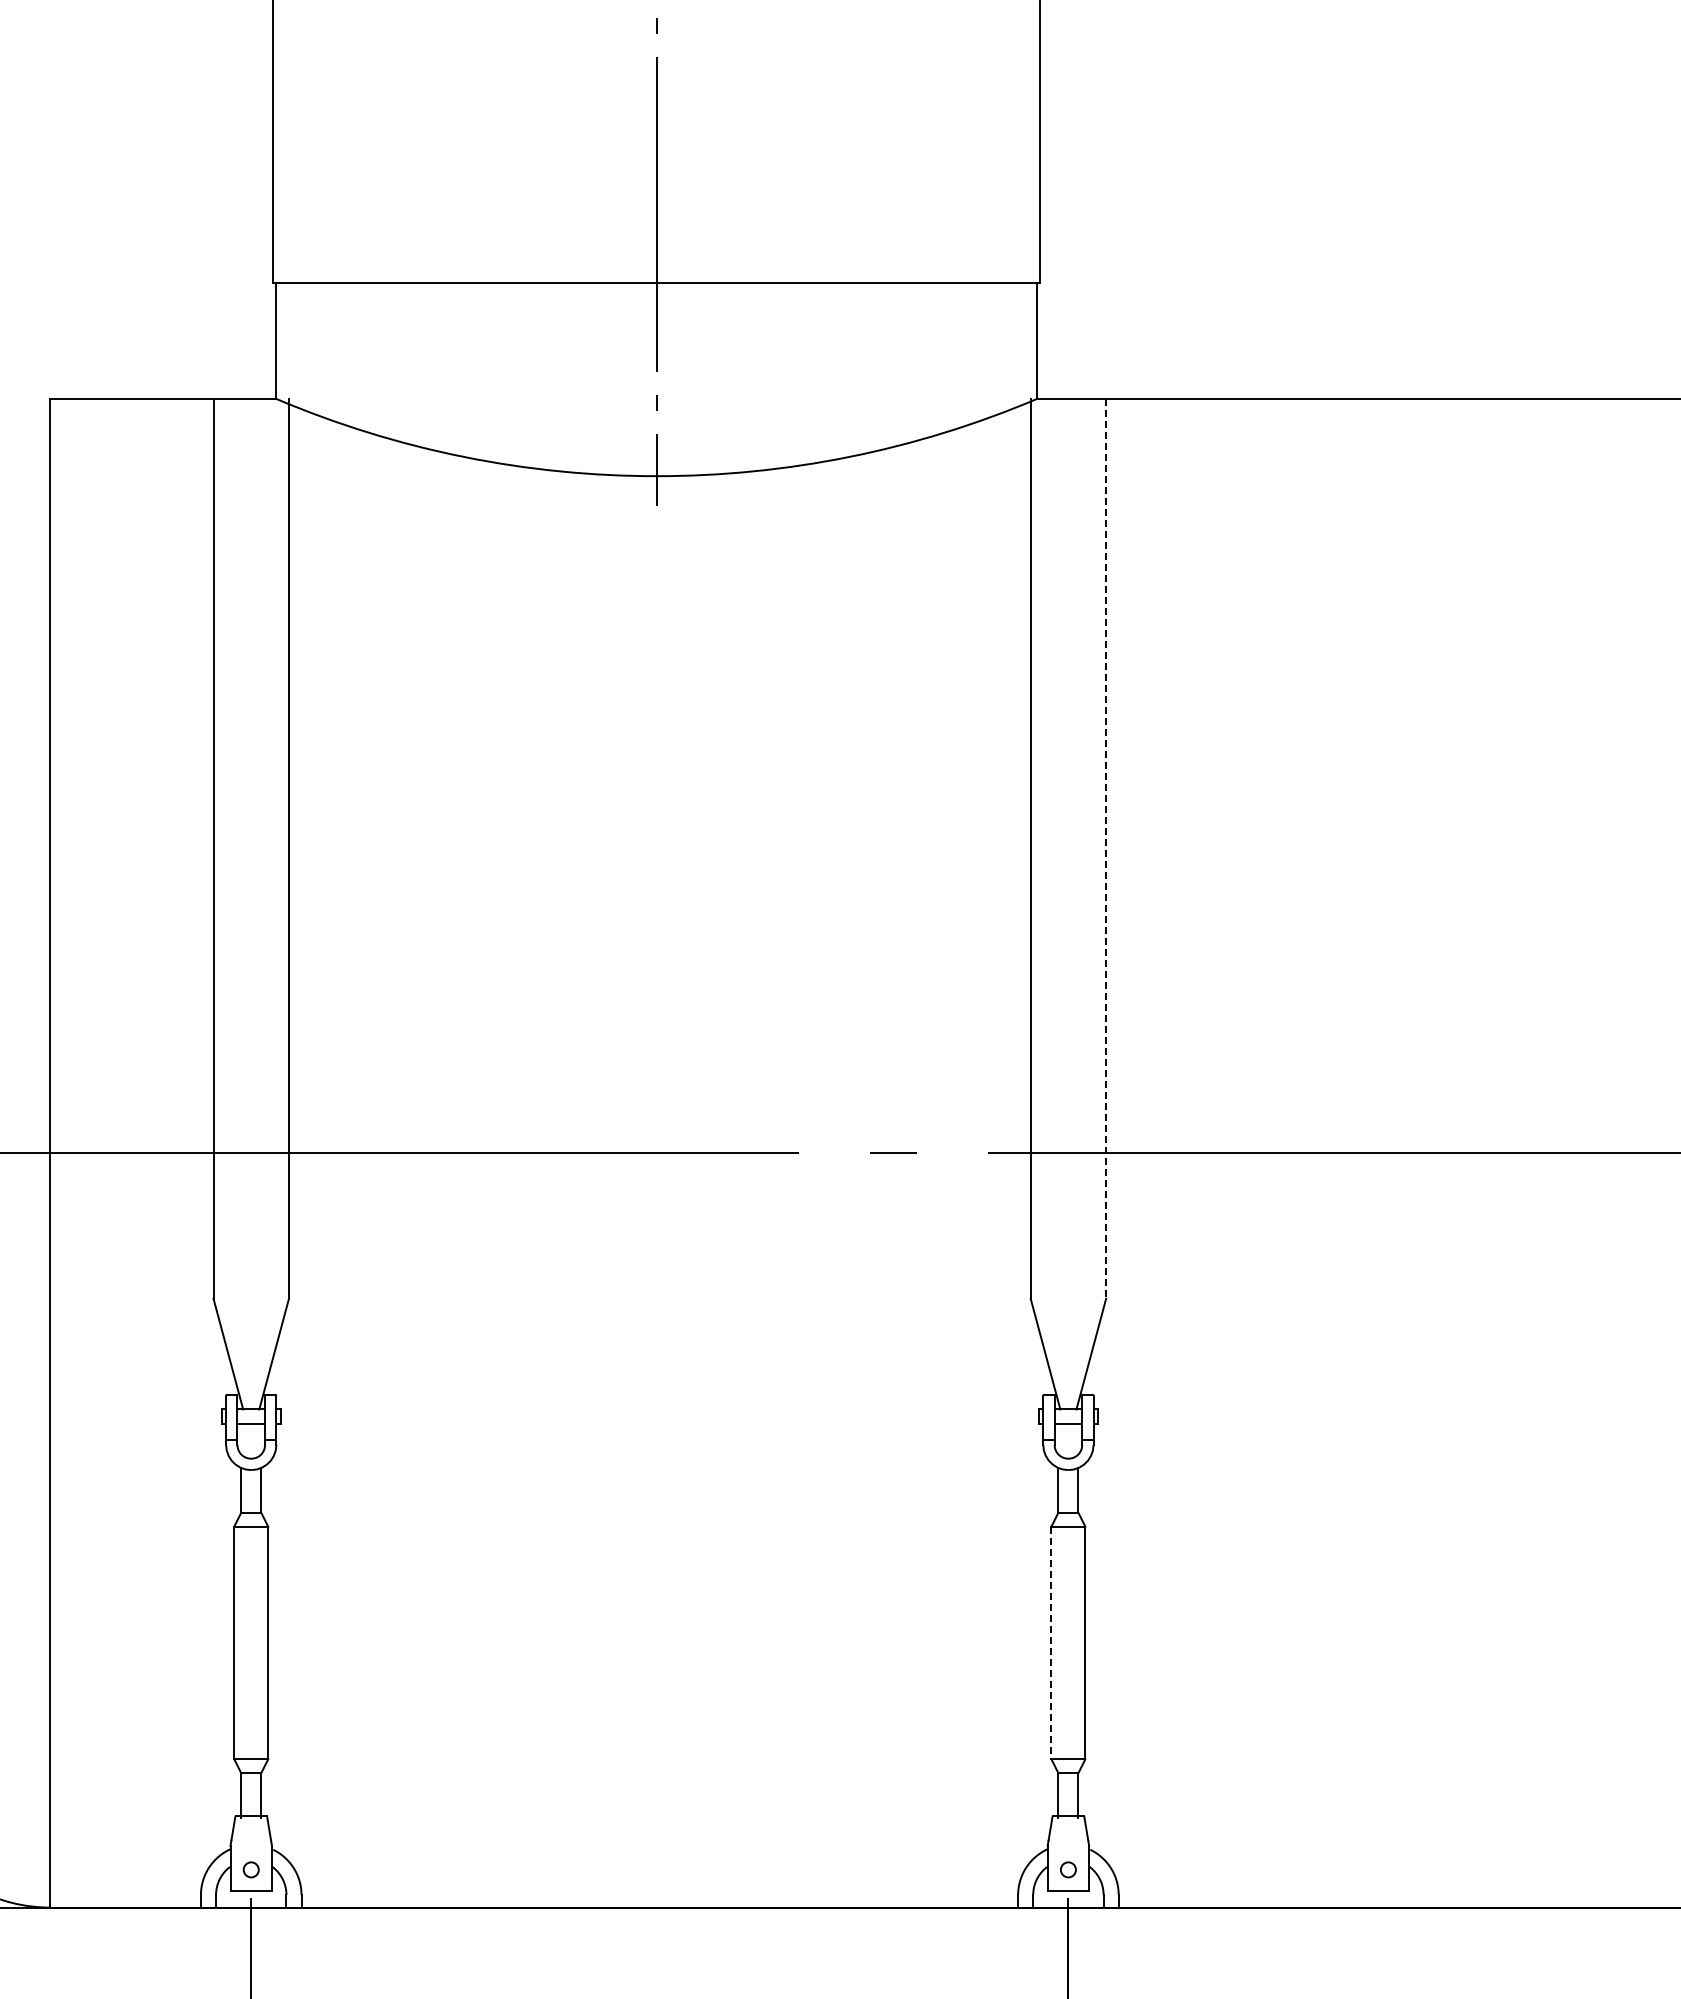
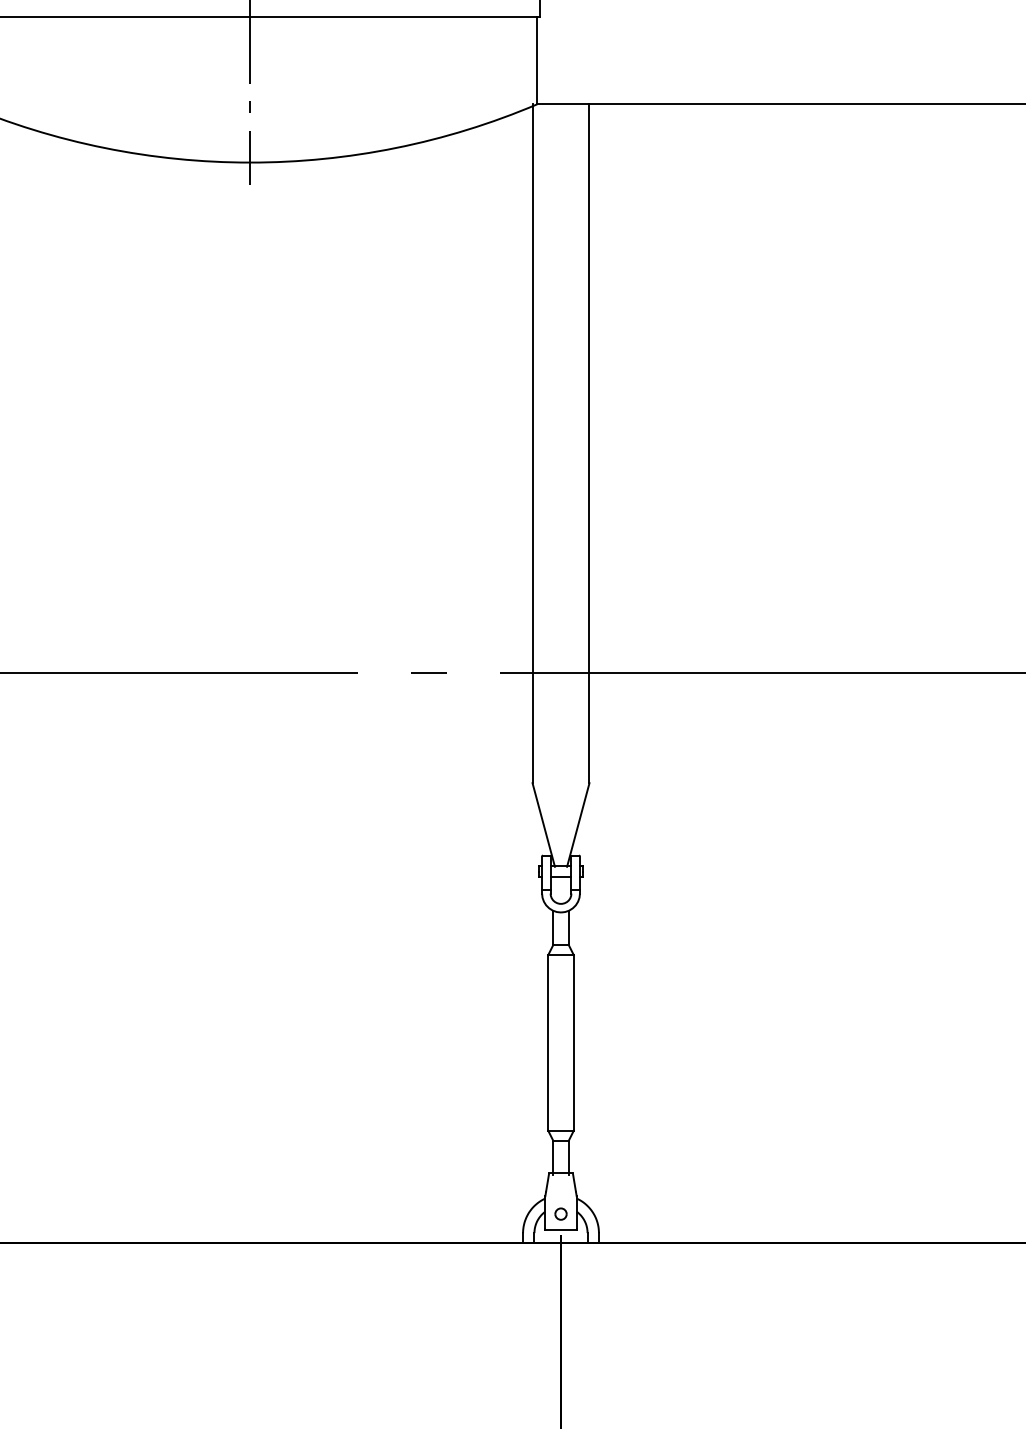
line: (1106, 848) -> (589, 443), dashed -> solid
line: (1051, 1643) -> (548, 1043), dashed -> solid

